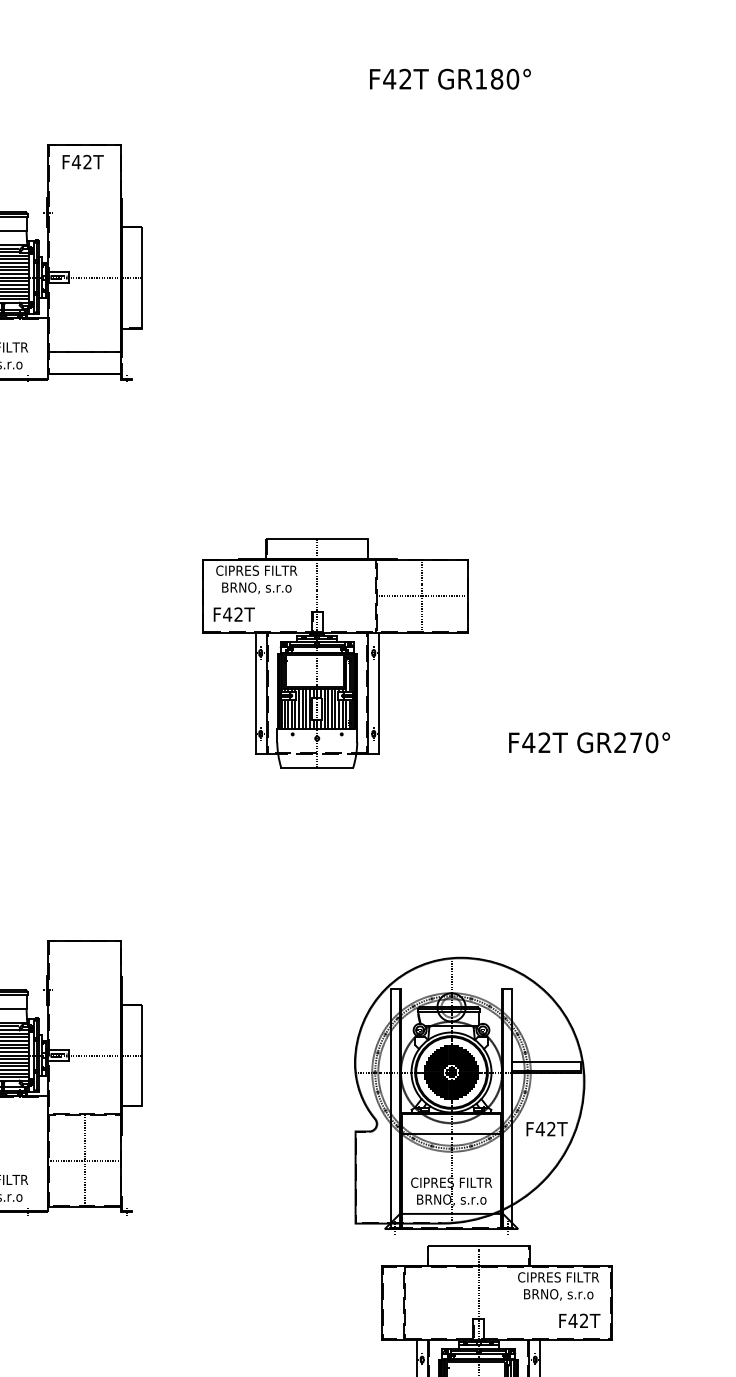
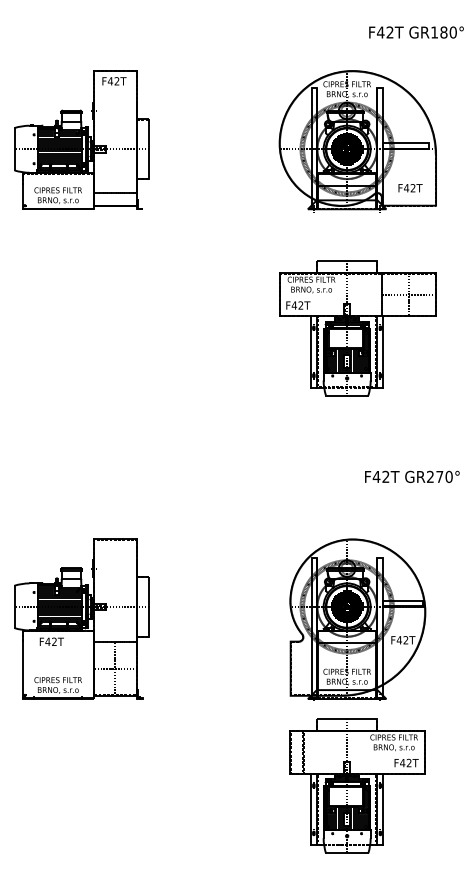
text: (450, 79) -> (416, 32), moved
part: (496, 264) -> (357, 141), added
part: (334, 653) -> (357, 328), moved
text: (589, 742) -> (412, 476), moved
part: (469, 1093) -> (357, 619), moved

